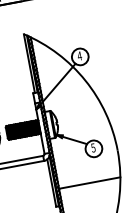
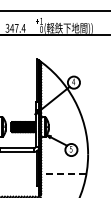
line: (89, 182) -> (63, 173), solid -> dashed

